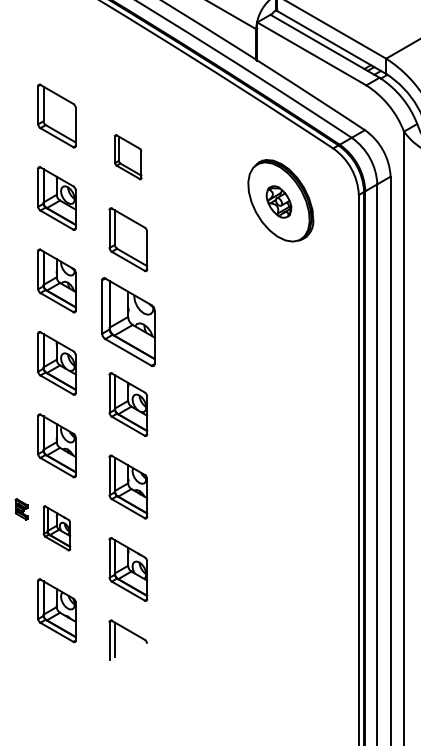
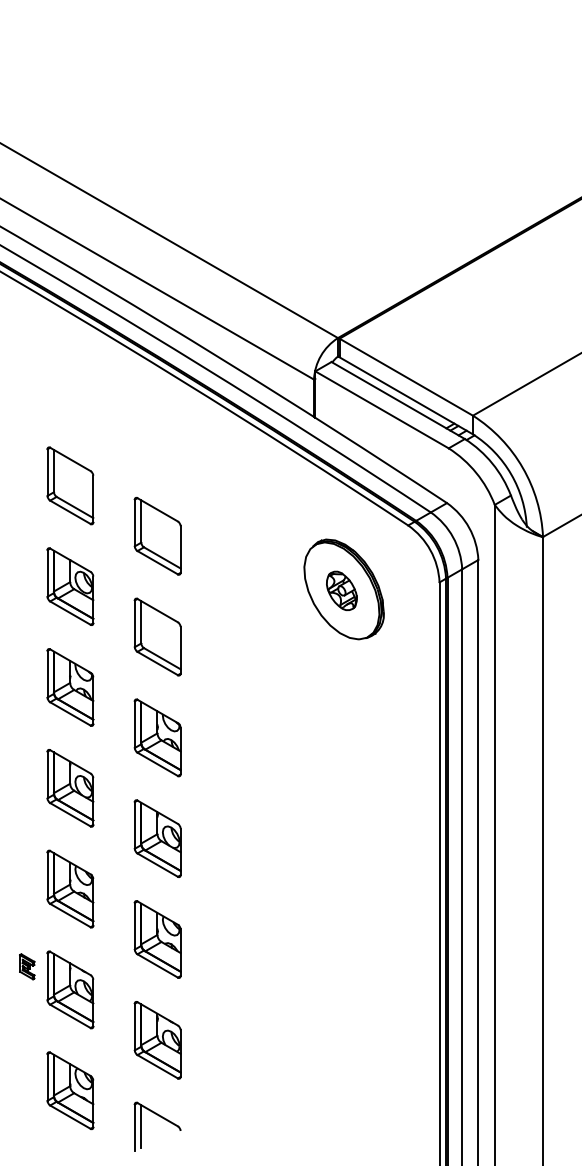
part: (128, 156) -> (157, 535), size x1.43
part: (128, 321) -> (157, 737), size x0.71
part: (57, 527) -> (70, 989), size x1.43

